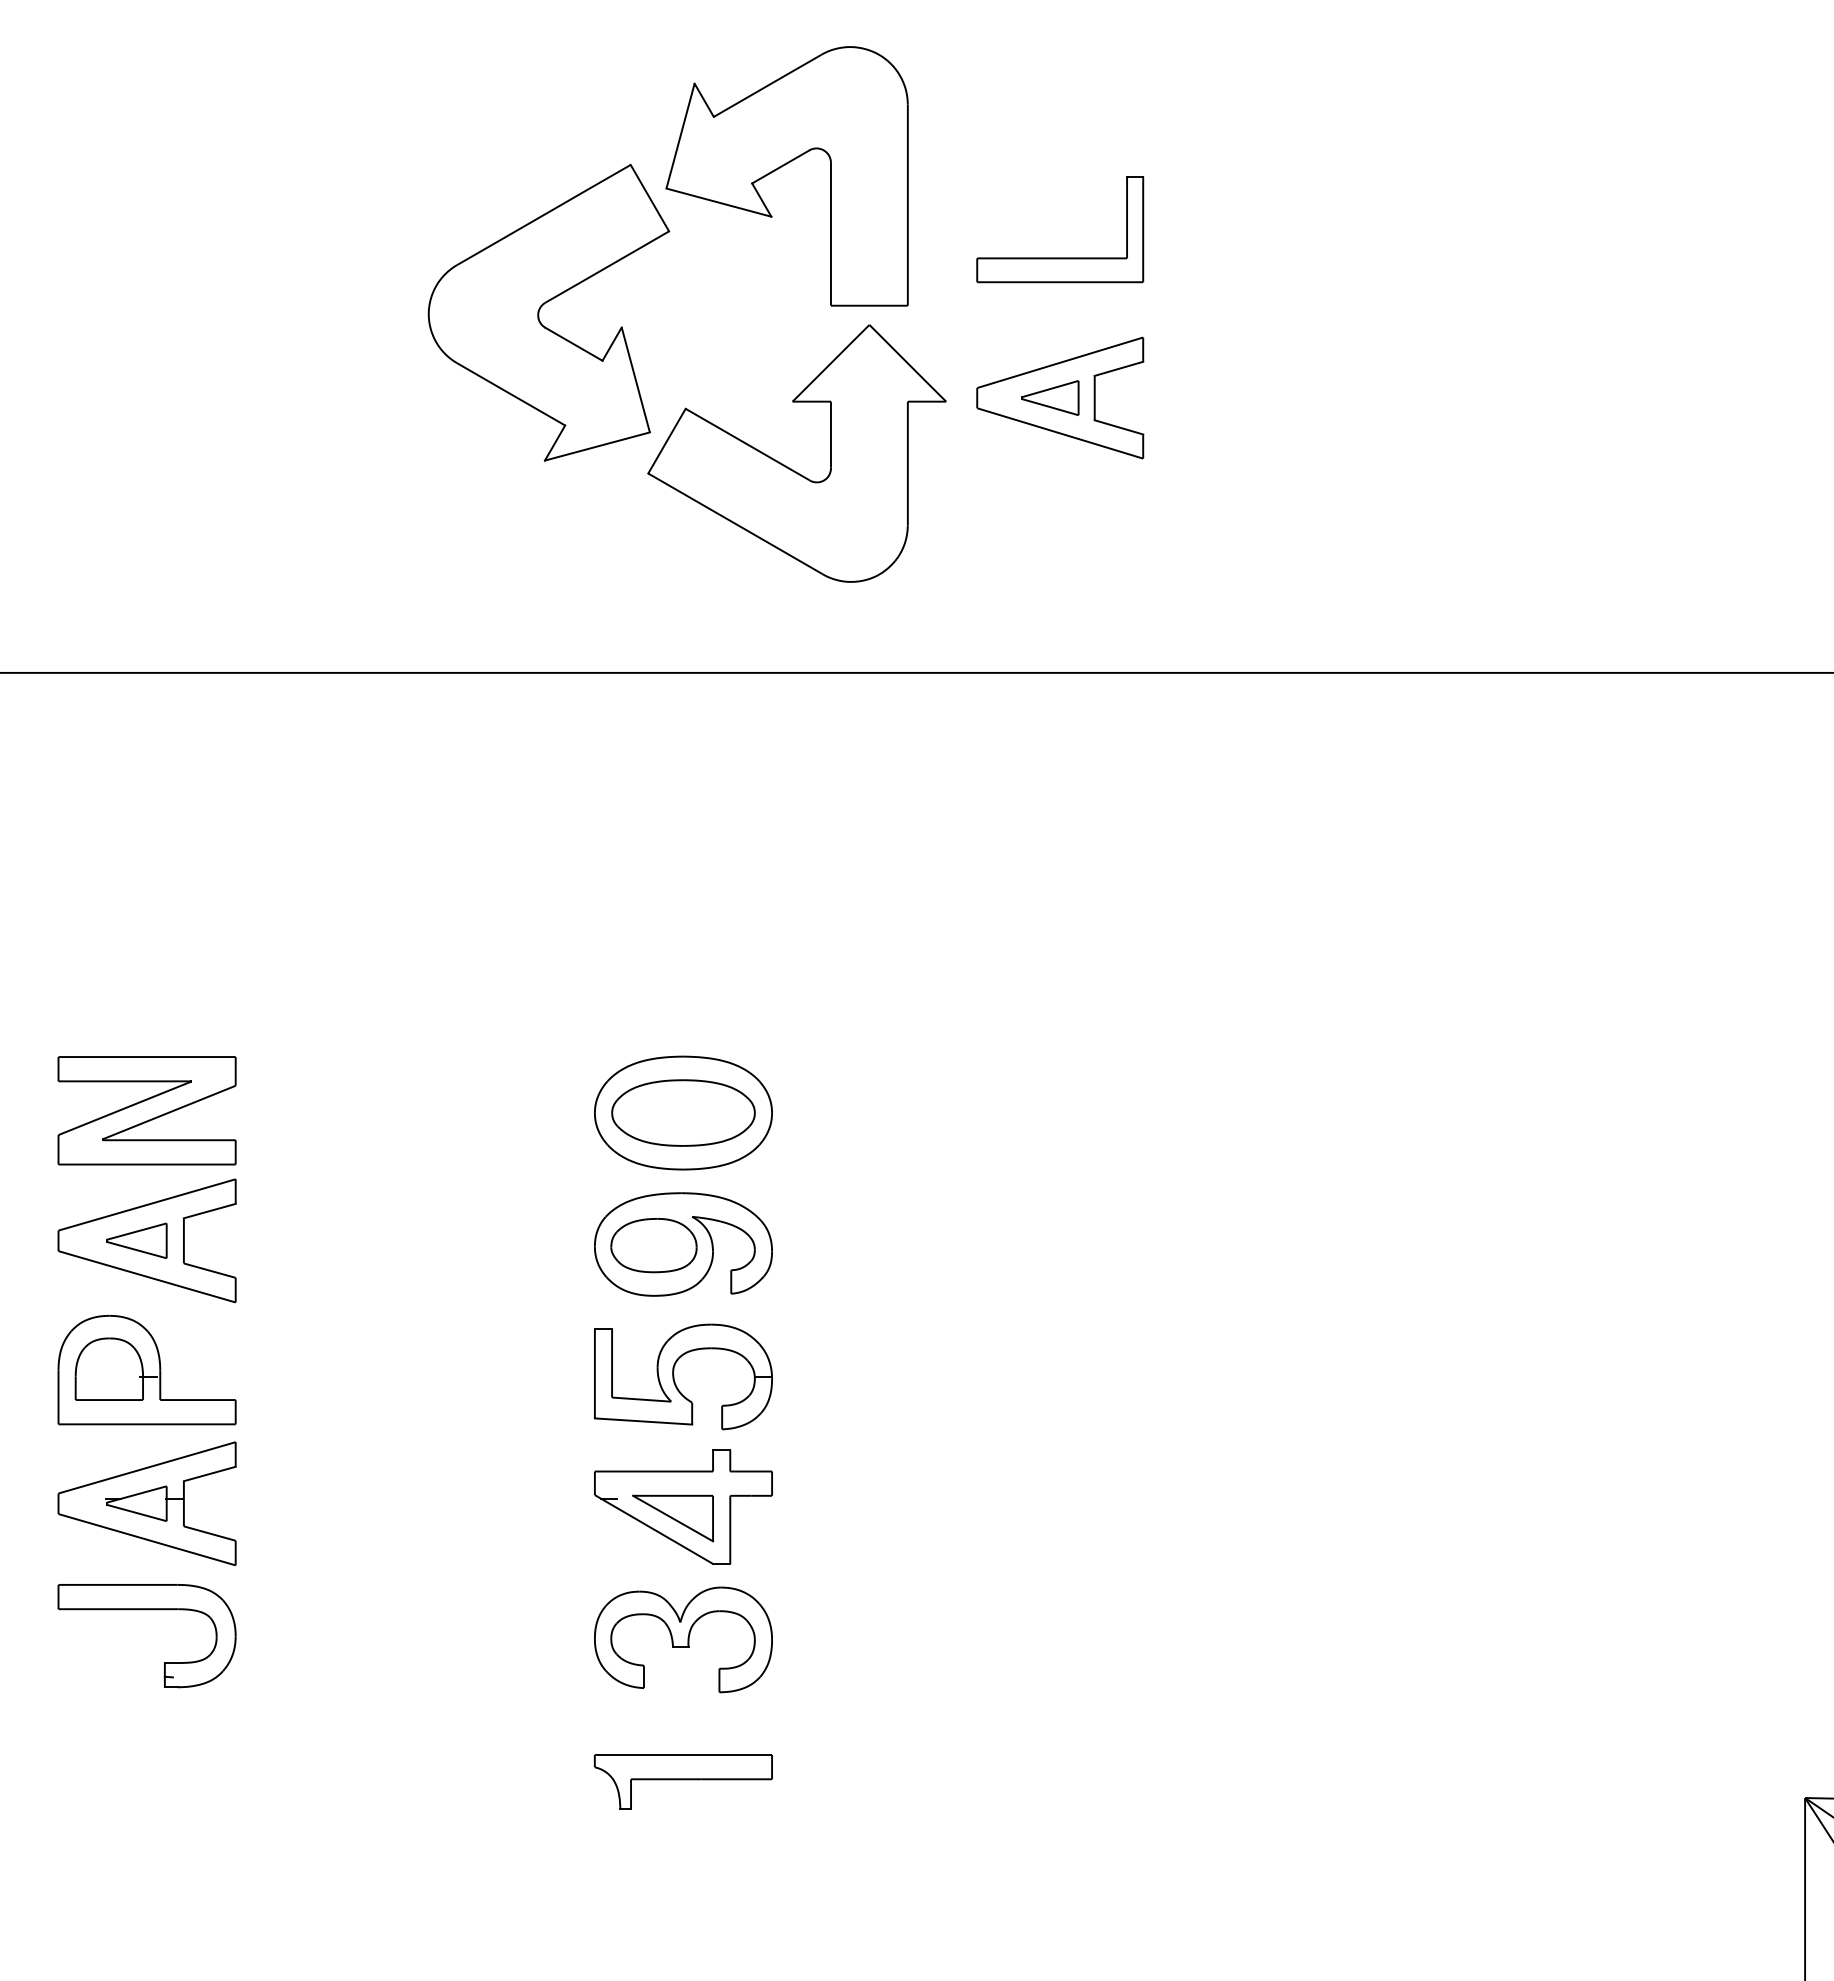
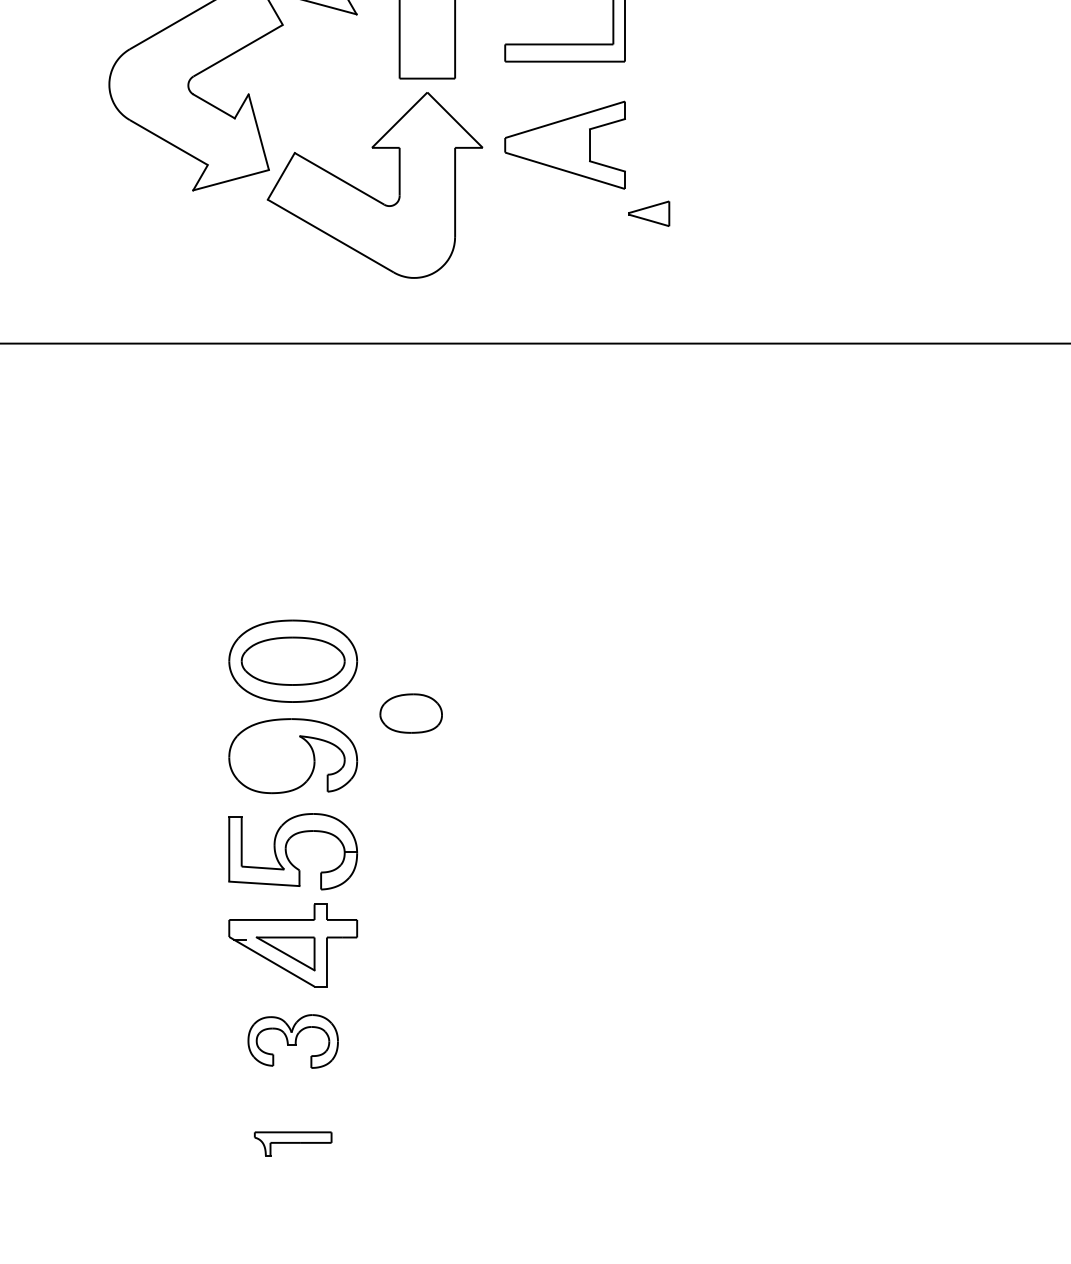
part: (1050, 397) -> (649, 213), moved
part: (653, 1245) -> (410, 713), moved
part: (683, 1639) -> (293, 1041), size x0.7
part: (683, 1781) -> (293, 1143), size x0.6

